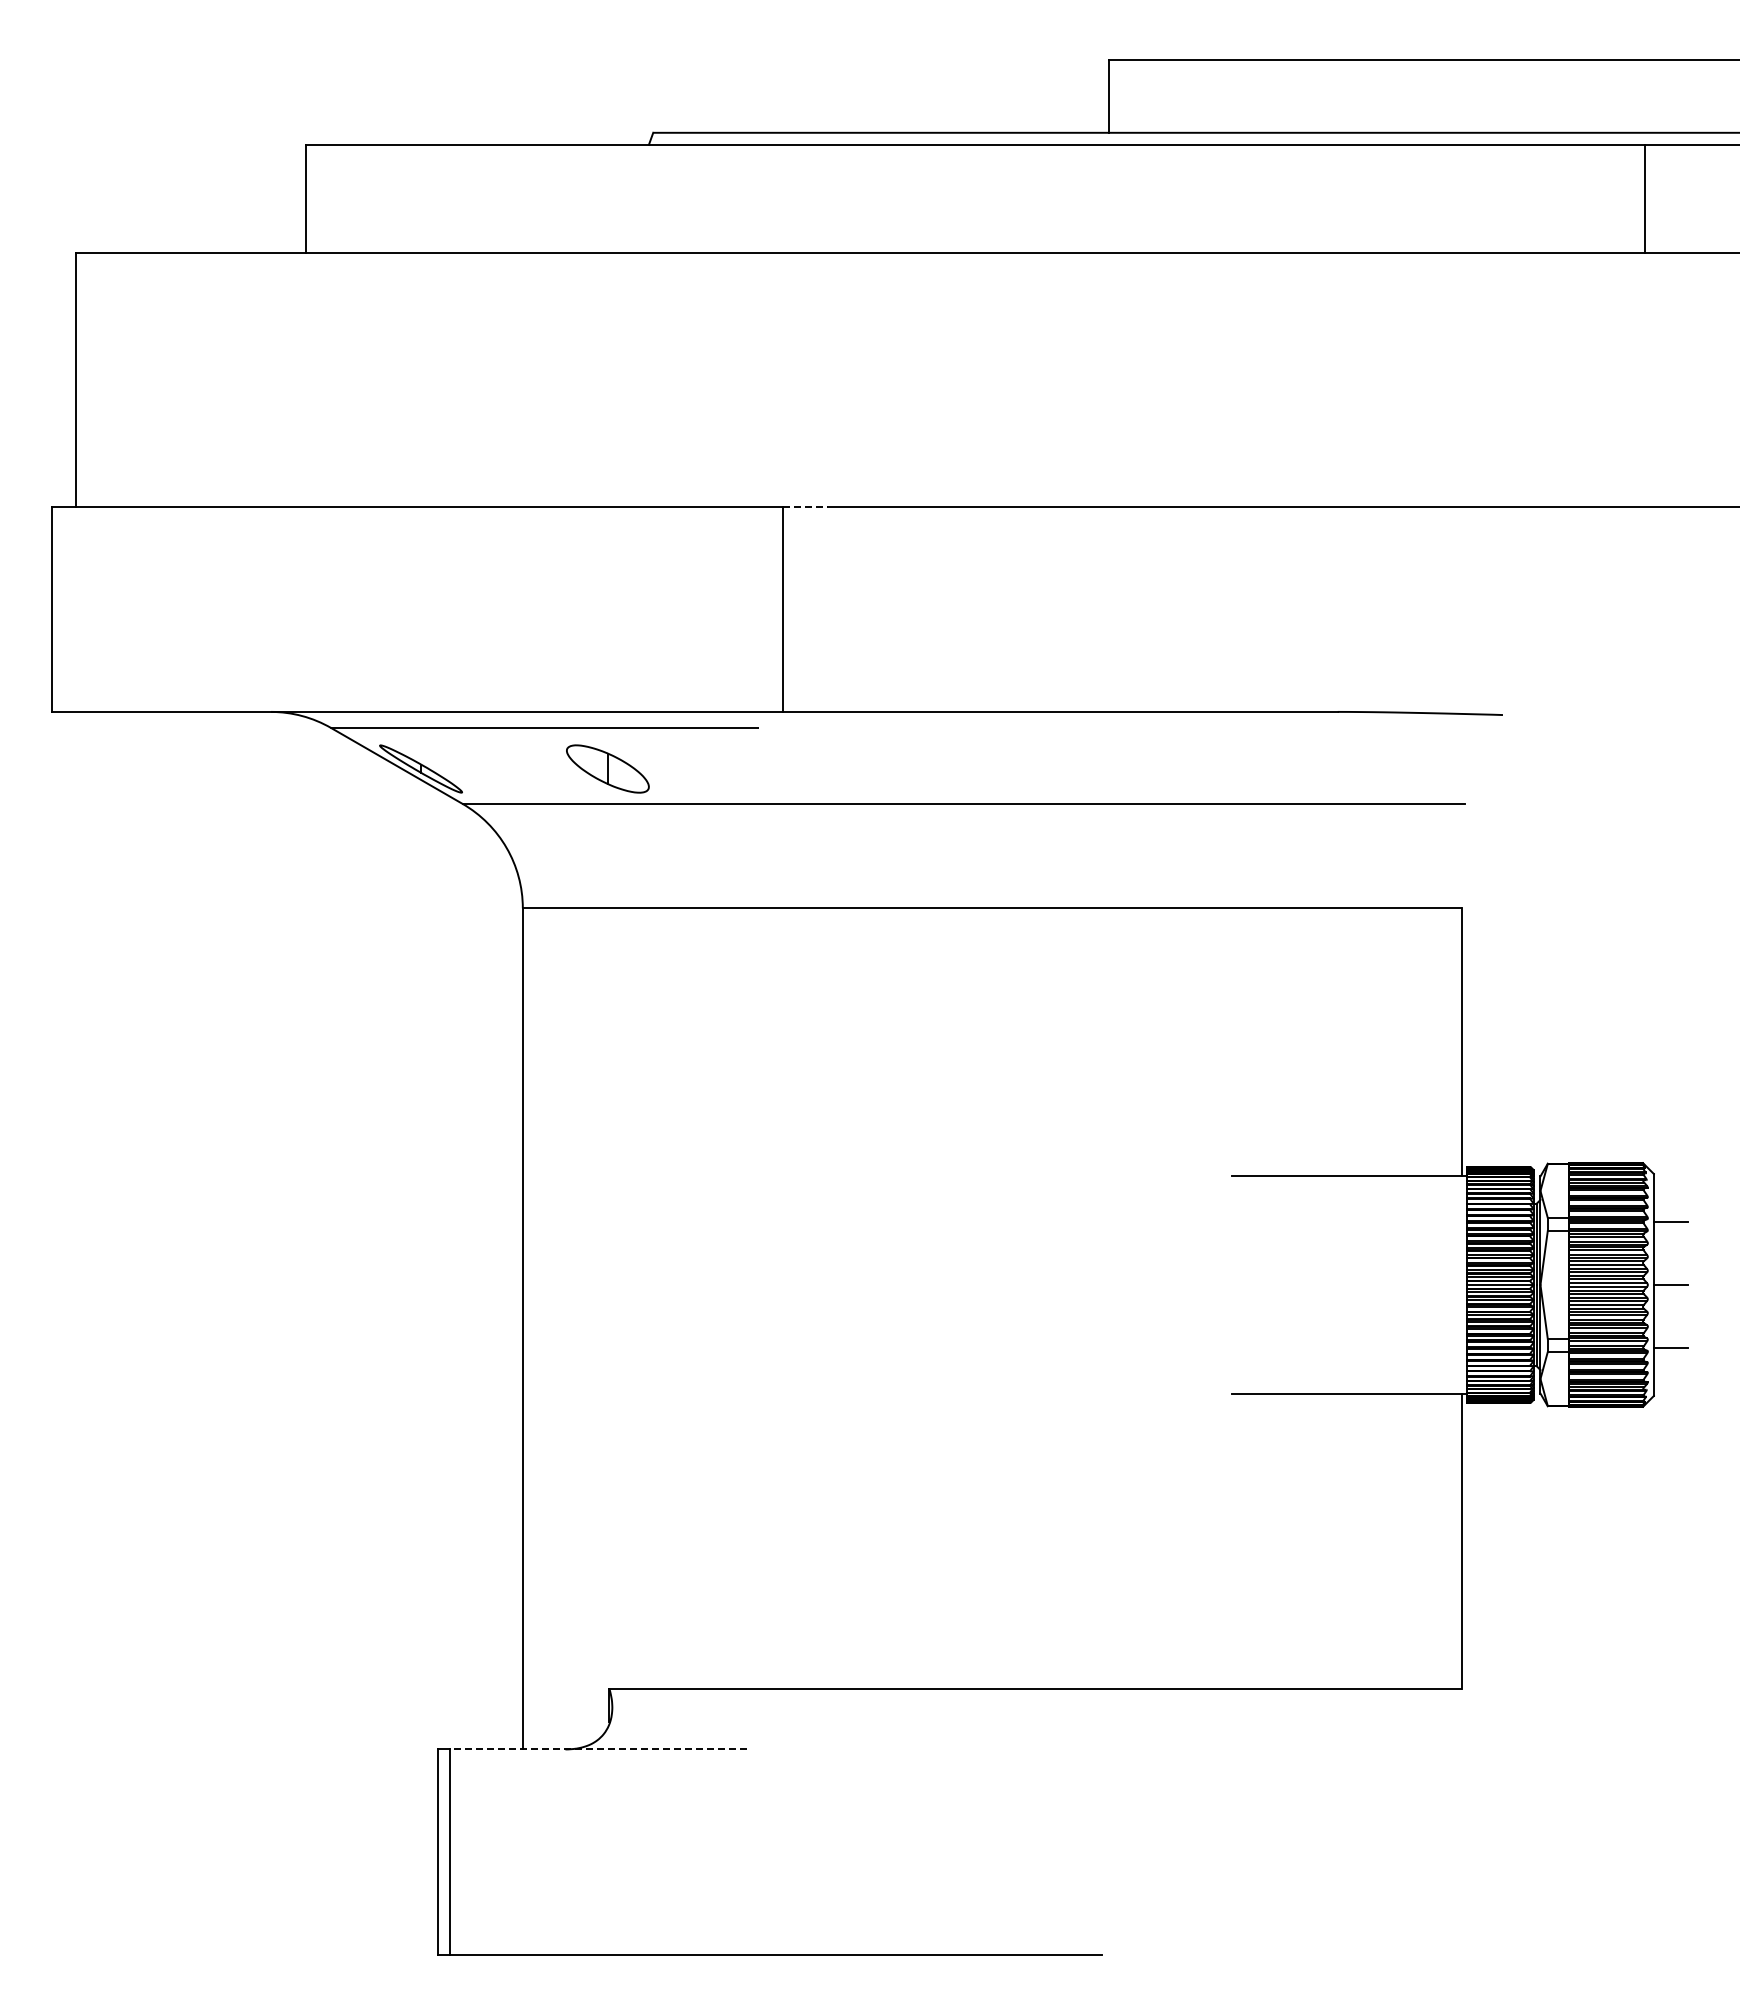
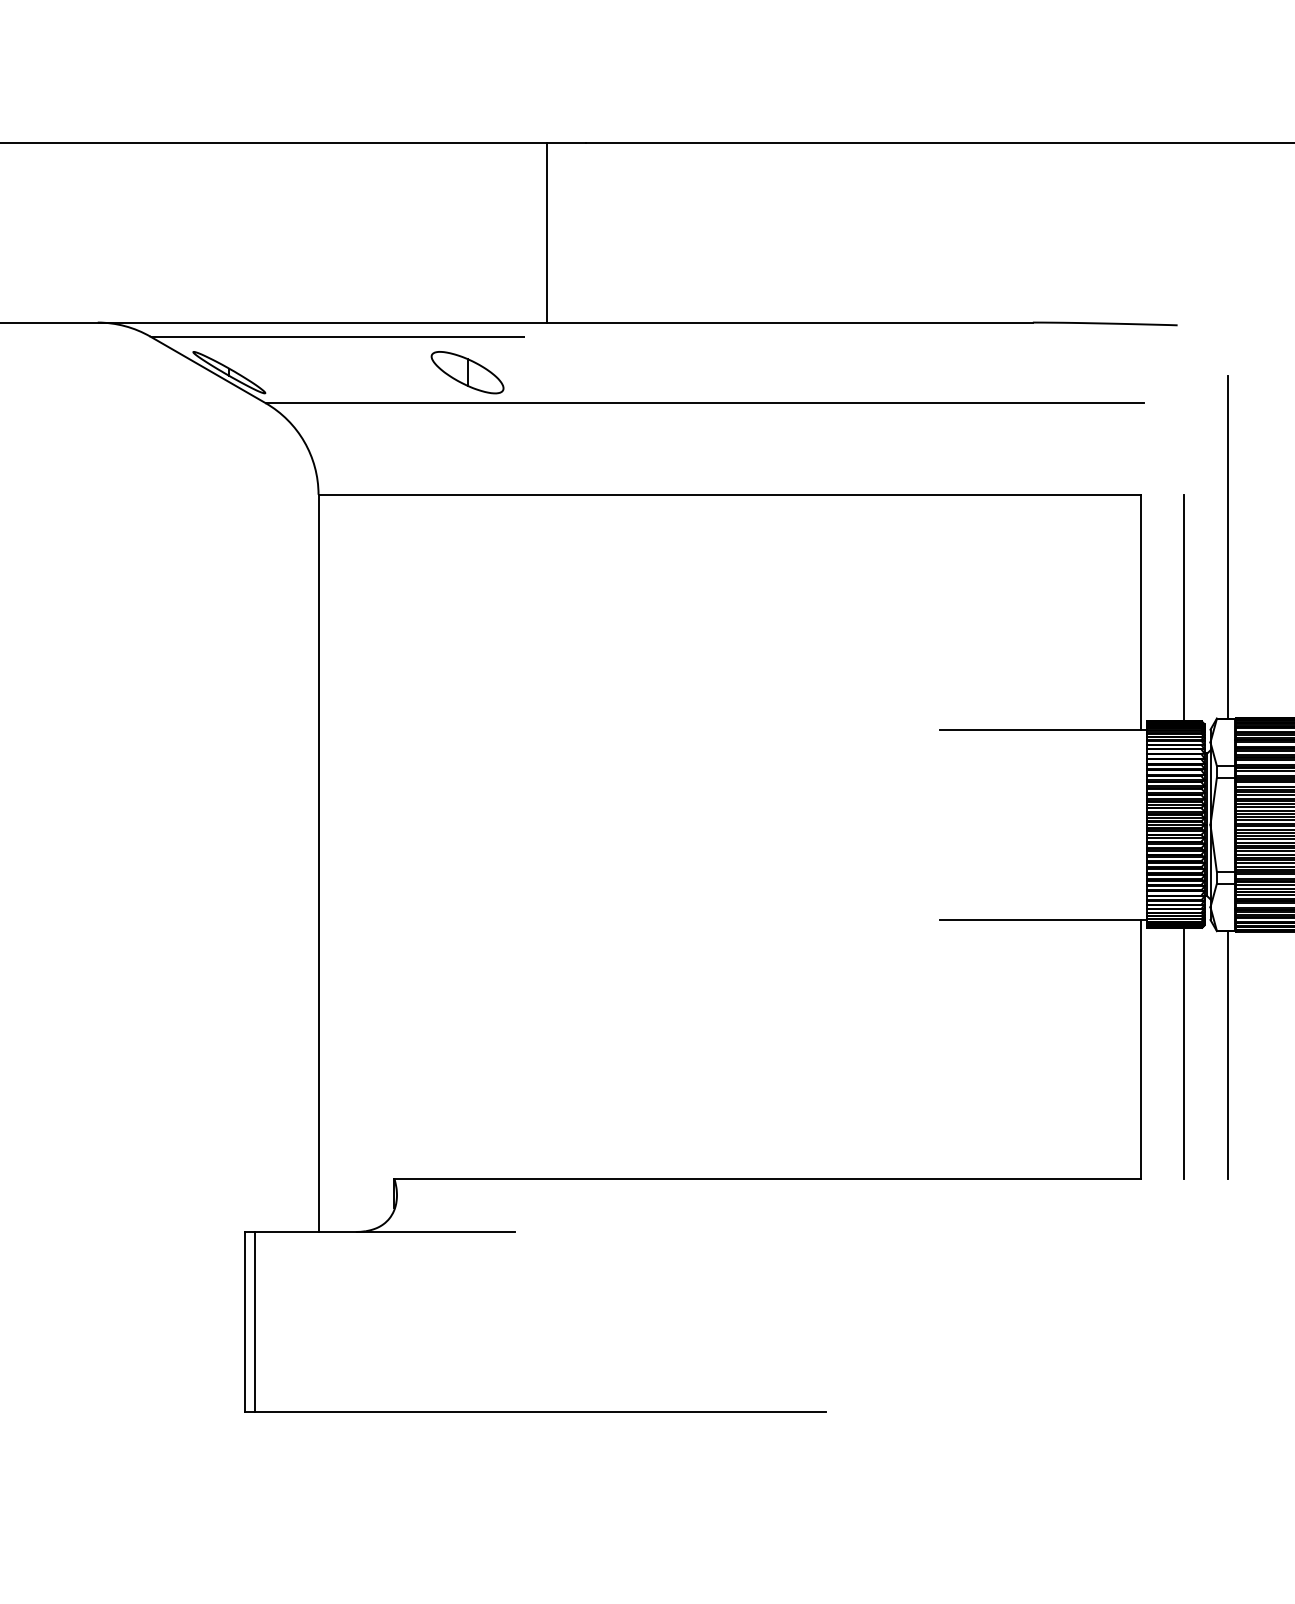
line: (805, 506) -> (566, 142), dashed -> solid
part: (607, 768) -> (467, 372), moved
line: (1560, 968) -> (1228, 547), added
line: (1509, 1037) -> (1183, 607), added
line: (1509, 1546) -> (1183, 1054), added
line: (1560, 1547) -> (1228, 1054), added
line: (598, 1749) -> (384, 1232), dashed -> solid

